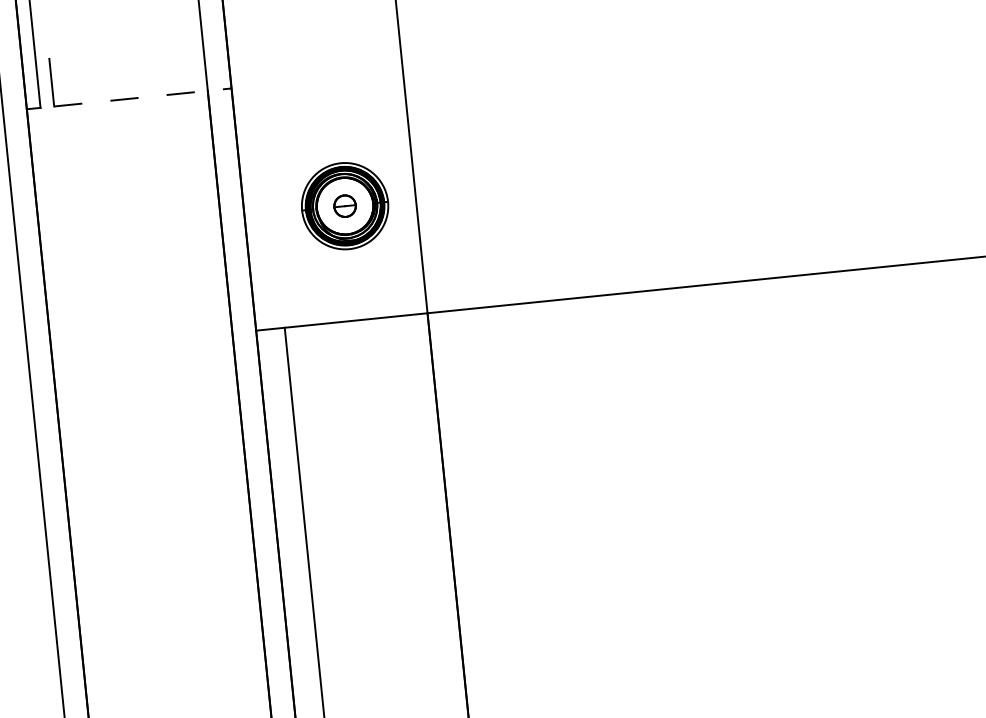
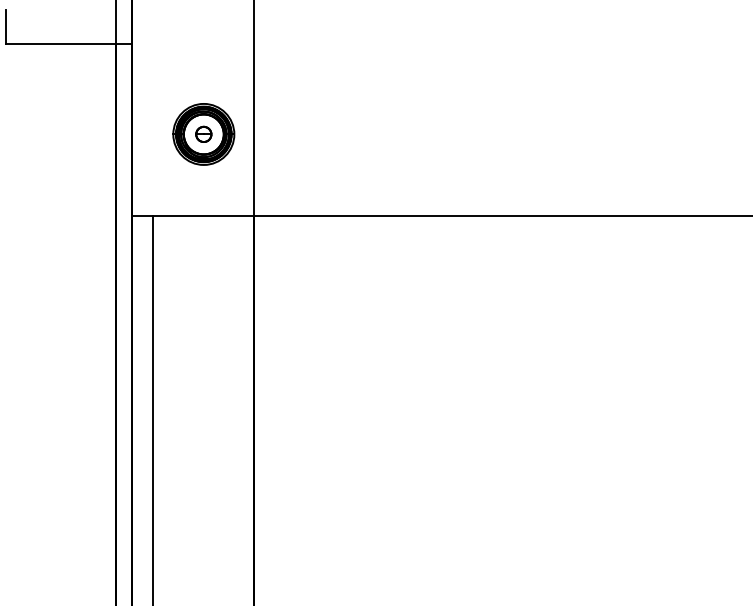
line: (143, 97) -> (69, 43), dashed -> solid

